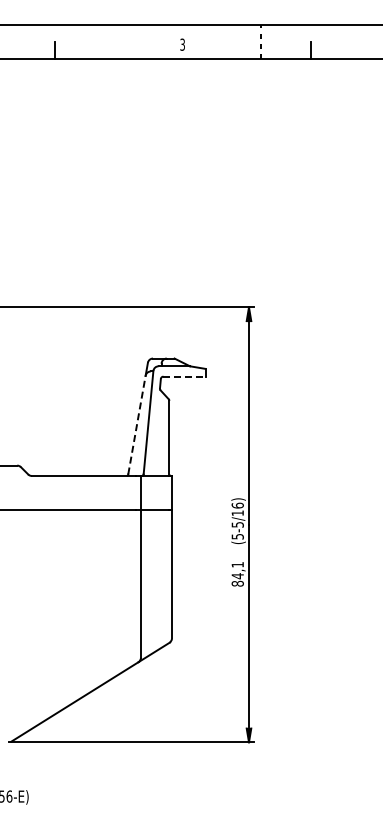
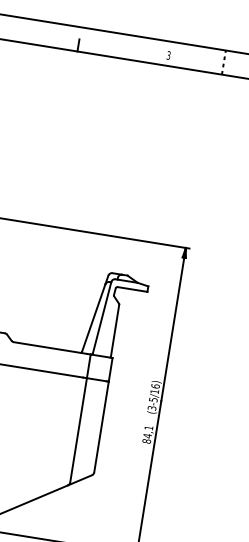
line: (185, 376) -> (133, 289), dashed -> solid
line: (137, 424) -> (94, 317), dashed -> solid
text: (236, 536) -> (151, 407), (5-5/16) -> (3-5/16)

